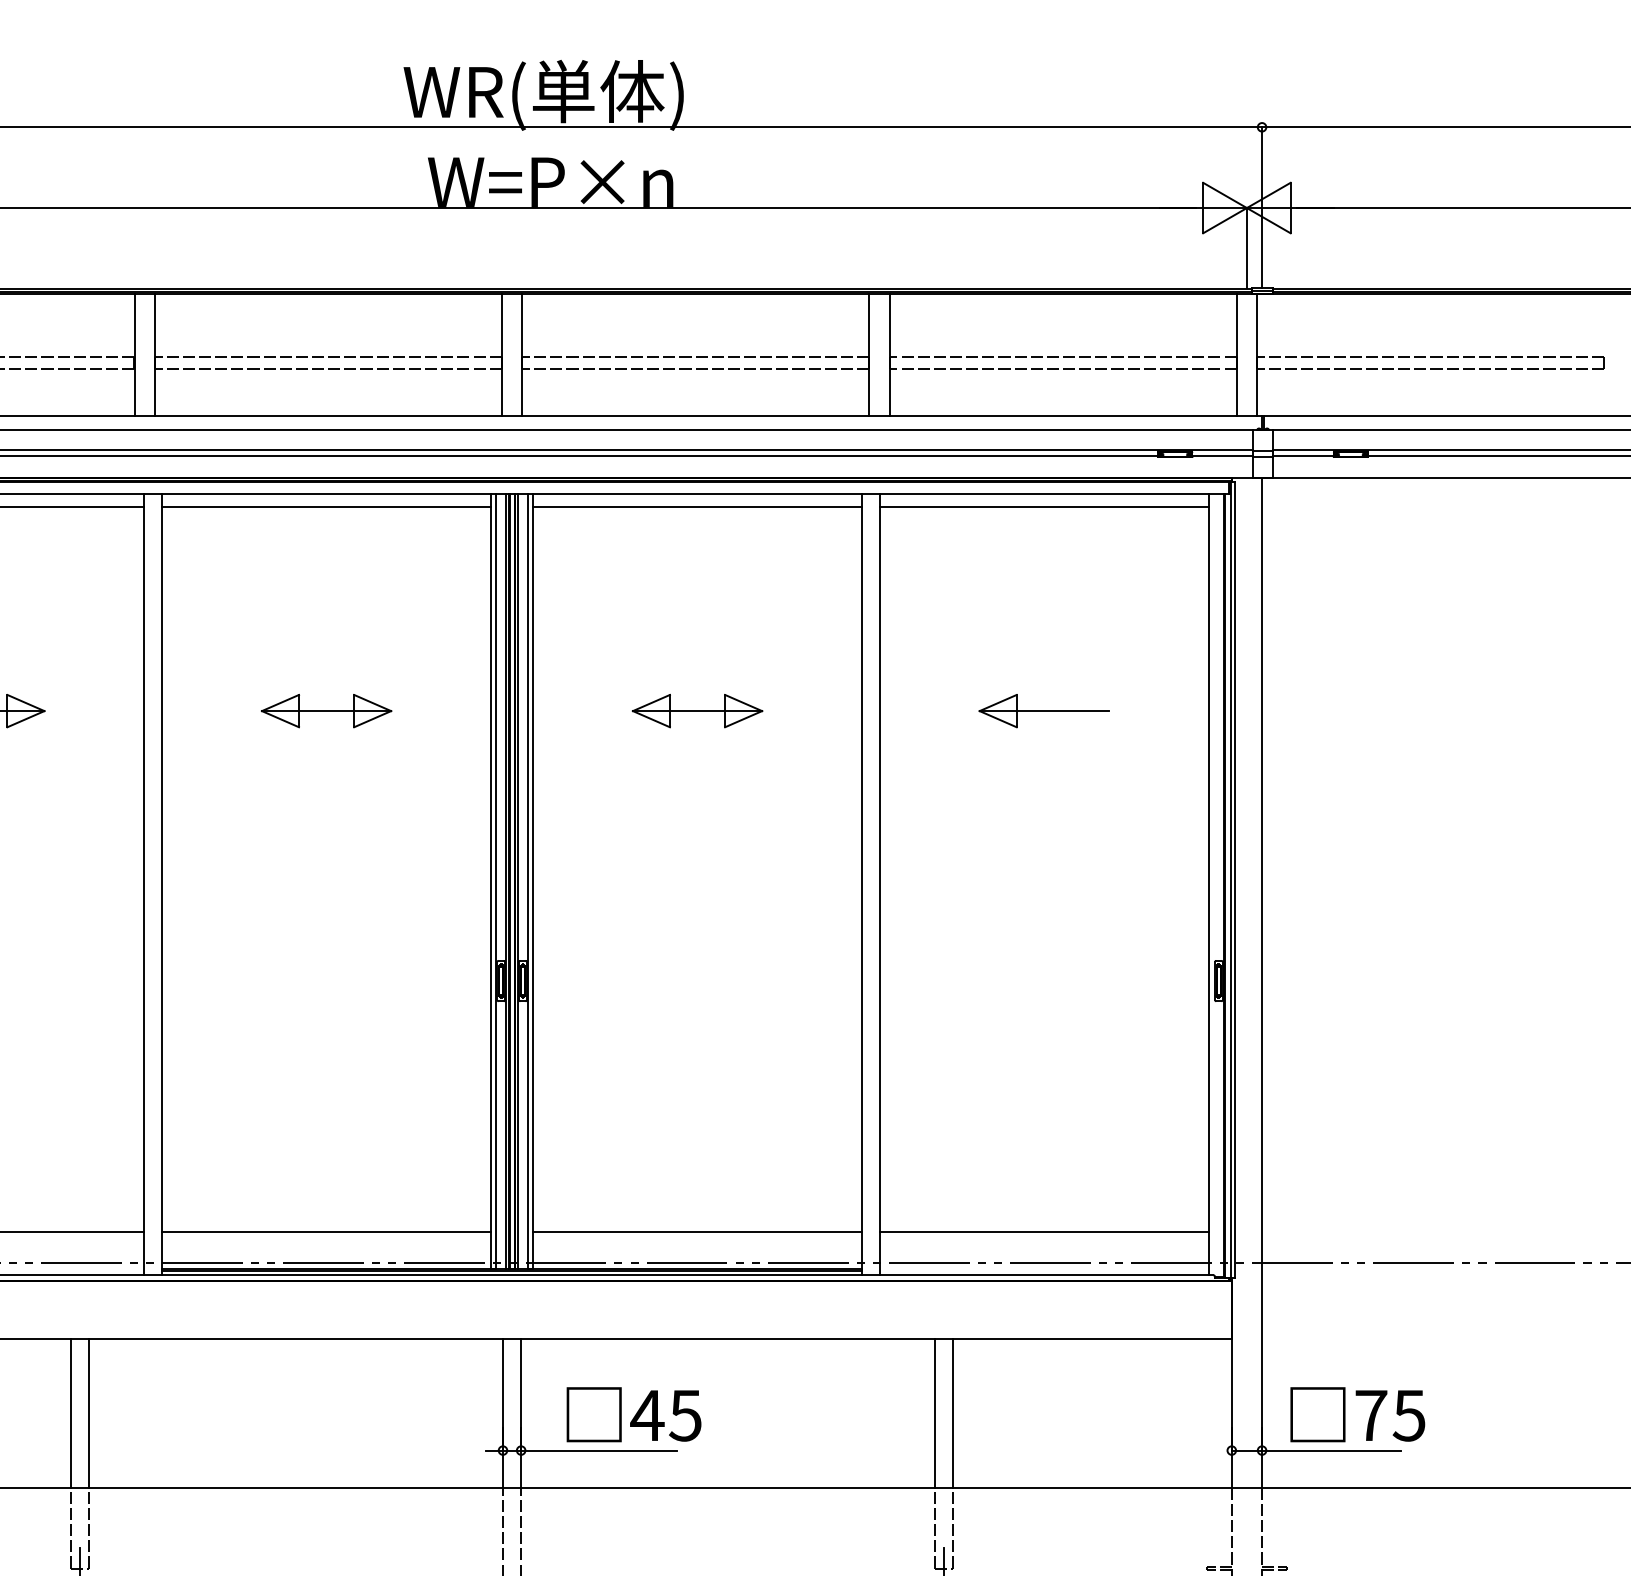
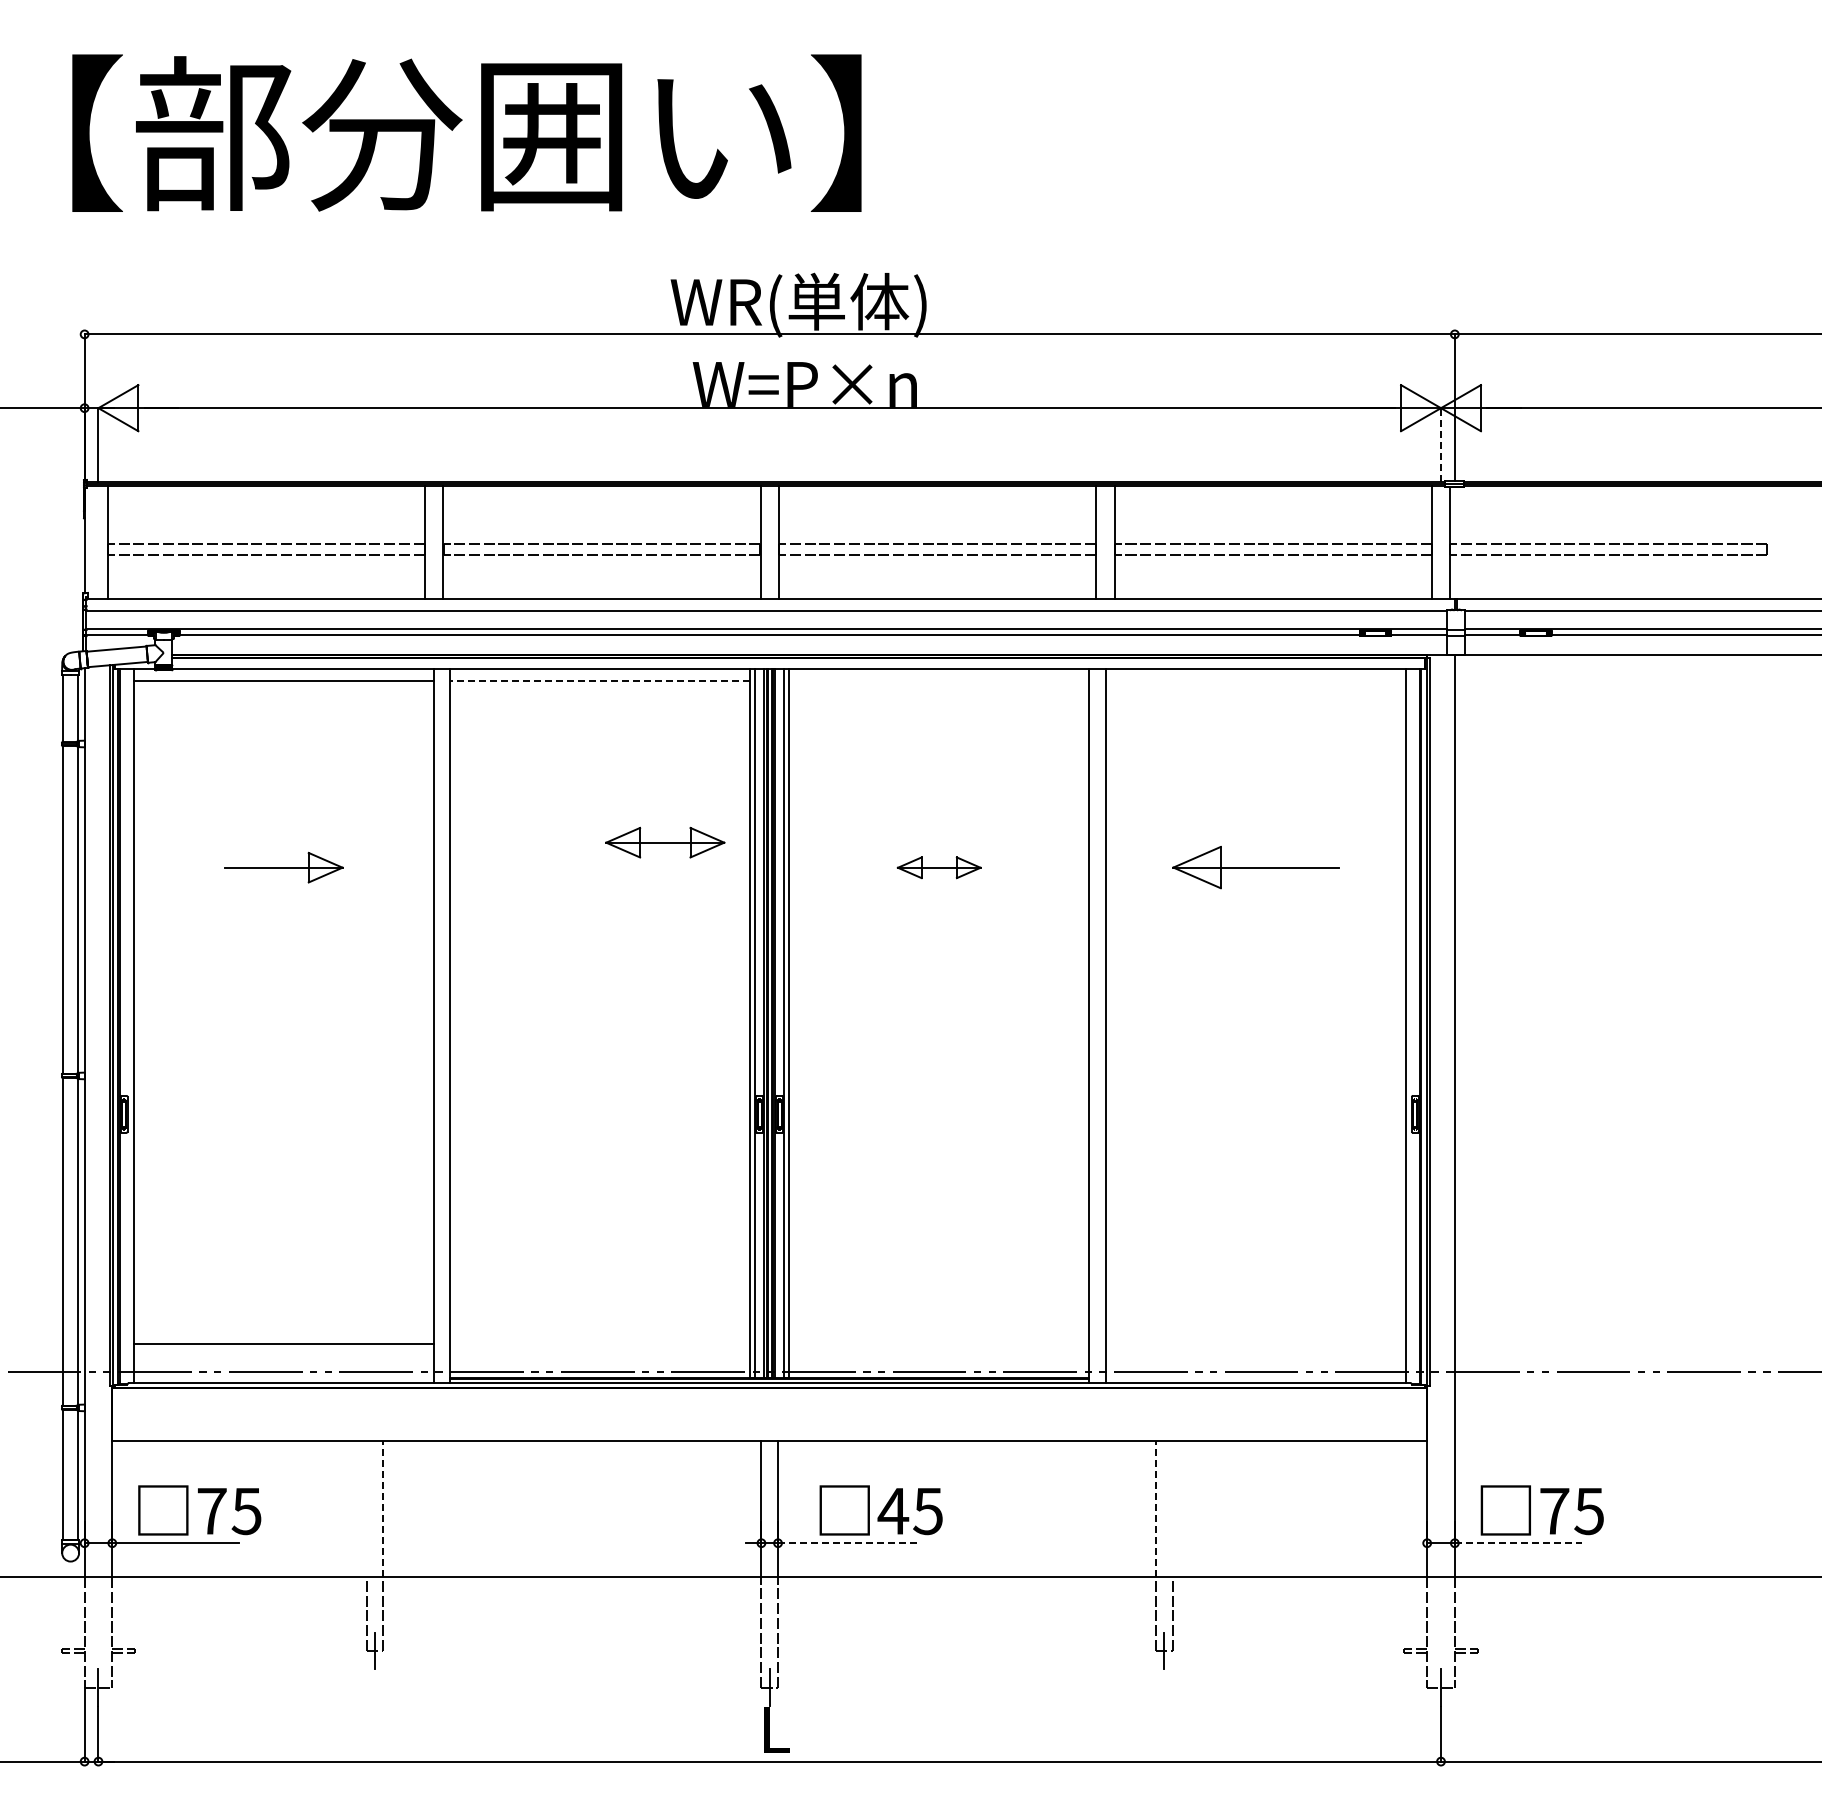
line: (1247, 247) -> (1441, 444), solid -> dashed
line: (325, 506) -> (599, 680), solid -> dashed
line: (697, 506) -> (939, 680), removed
line: (1043, 506) -> (1255, 680), removed
part: (326, 710) -> (665, 842), moved
part: (697, 710) -> (939, 867), size x0.7
part: (1043, 710) -> (1255, 867), size x1.4
line: (326, 1231) -> (600, 1343), removed
line: (697, 1231) -> (939, 1343), removed
line: (1043, 1231) -> (1255, 1343), removed
line: (70, 1413) -> (366, 1509), removed
line: (89, 1413) -> (383, 1509), solid -> dashed
line: (935, 1413) -> (1156, 1509), solid -> dashed
line: (952, 1413) -> (1172, 1509), removed
line: (599, 1450) -> (849, 1543), solid -> dashed
line: (1331, 1450) -> (1518, 1543), solid -> dashed

